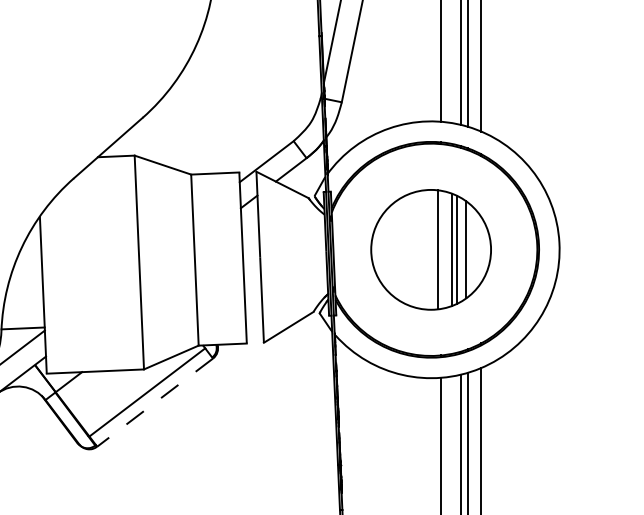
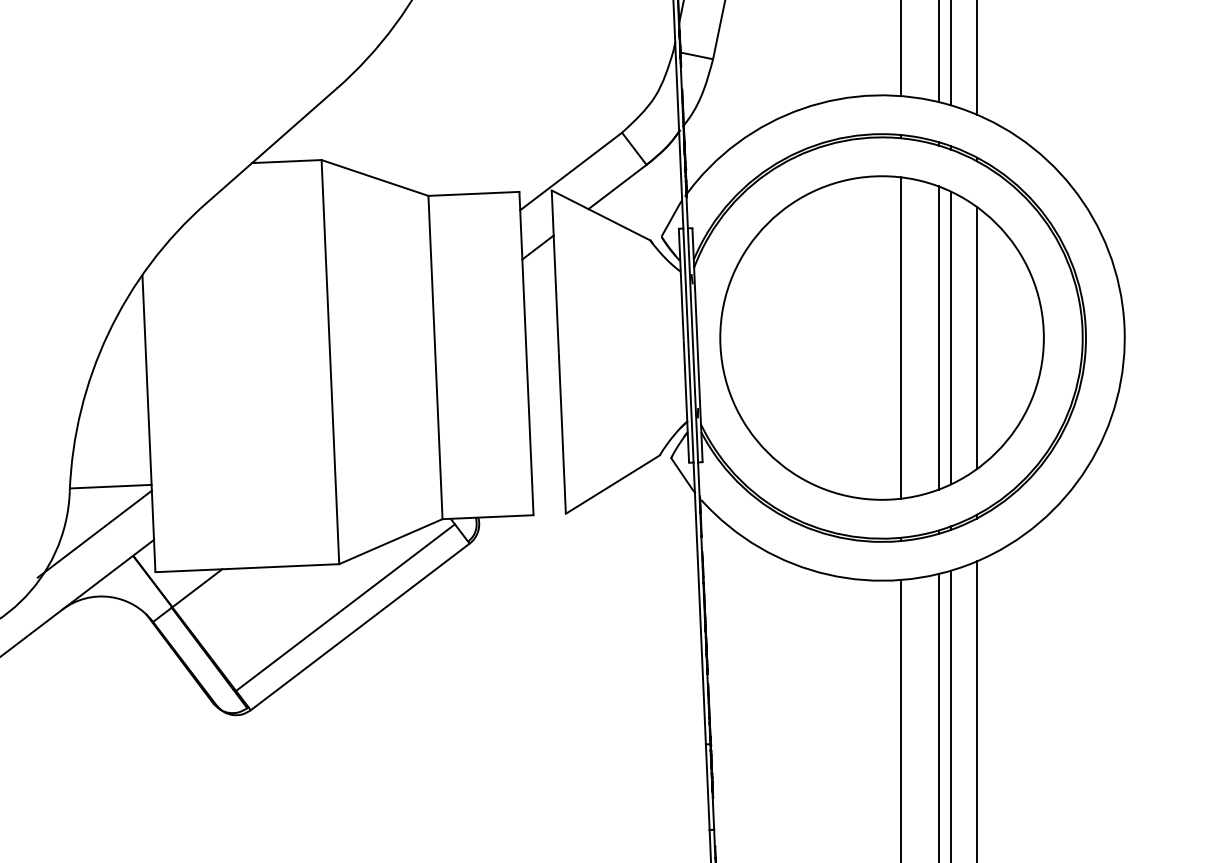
part: (430, 249) -> (880, 337), size x1.43
line: (155, 402) -> (360, 626), dashed -> solid

